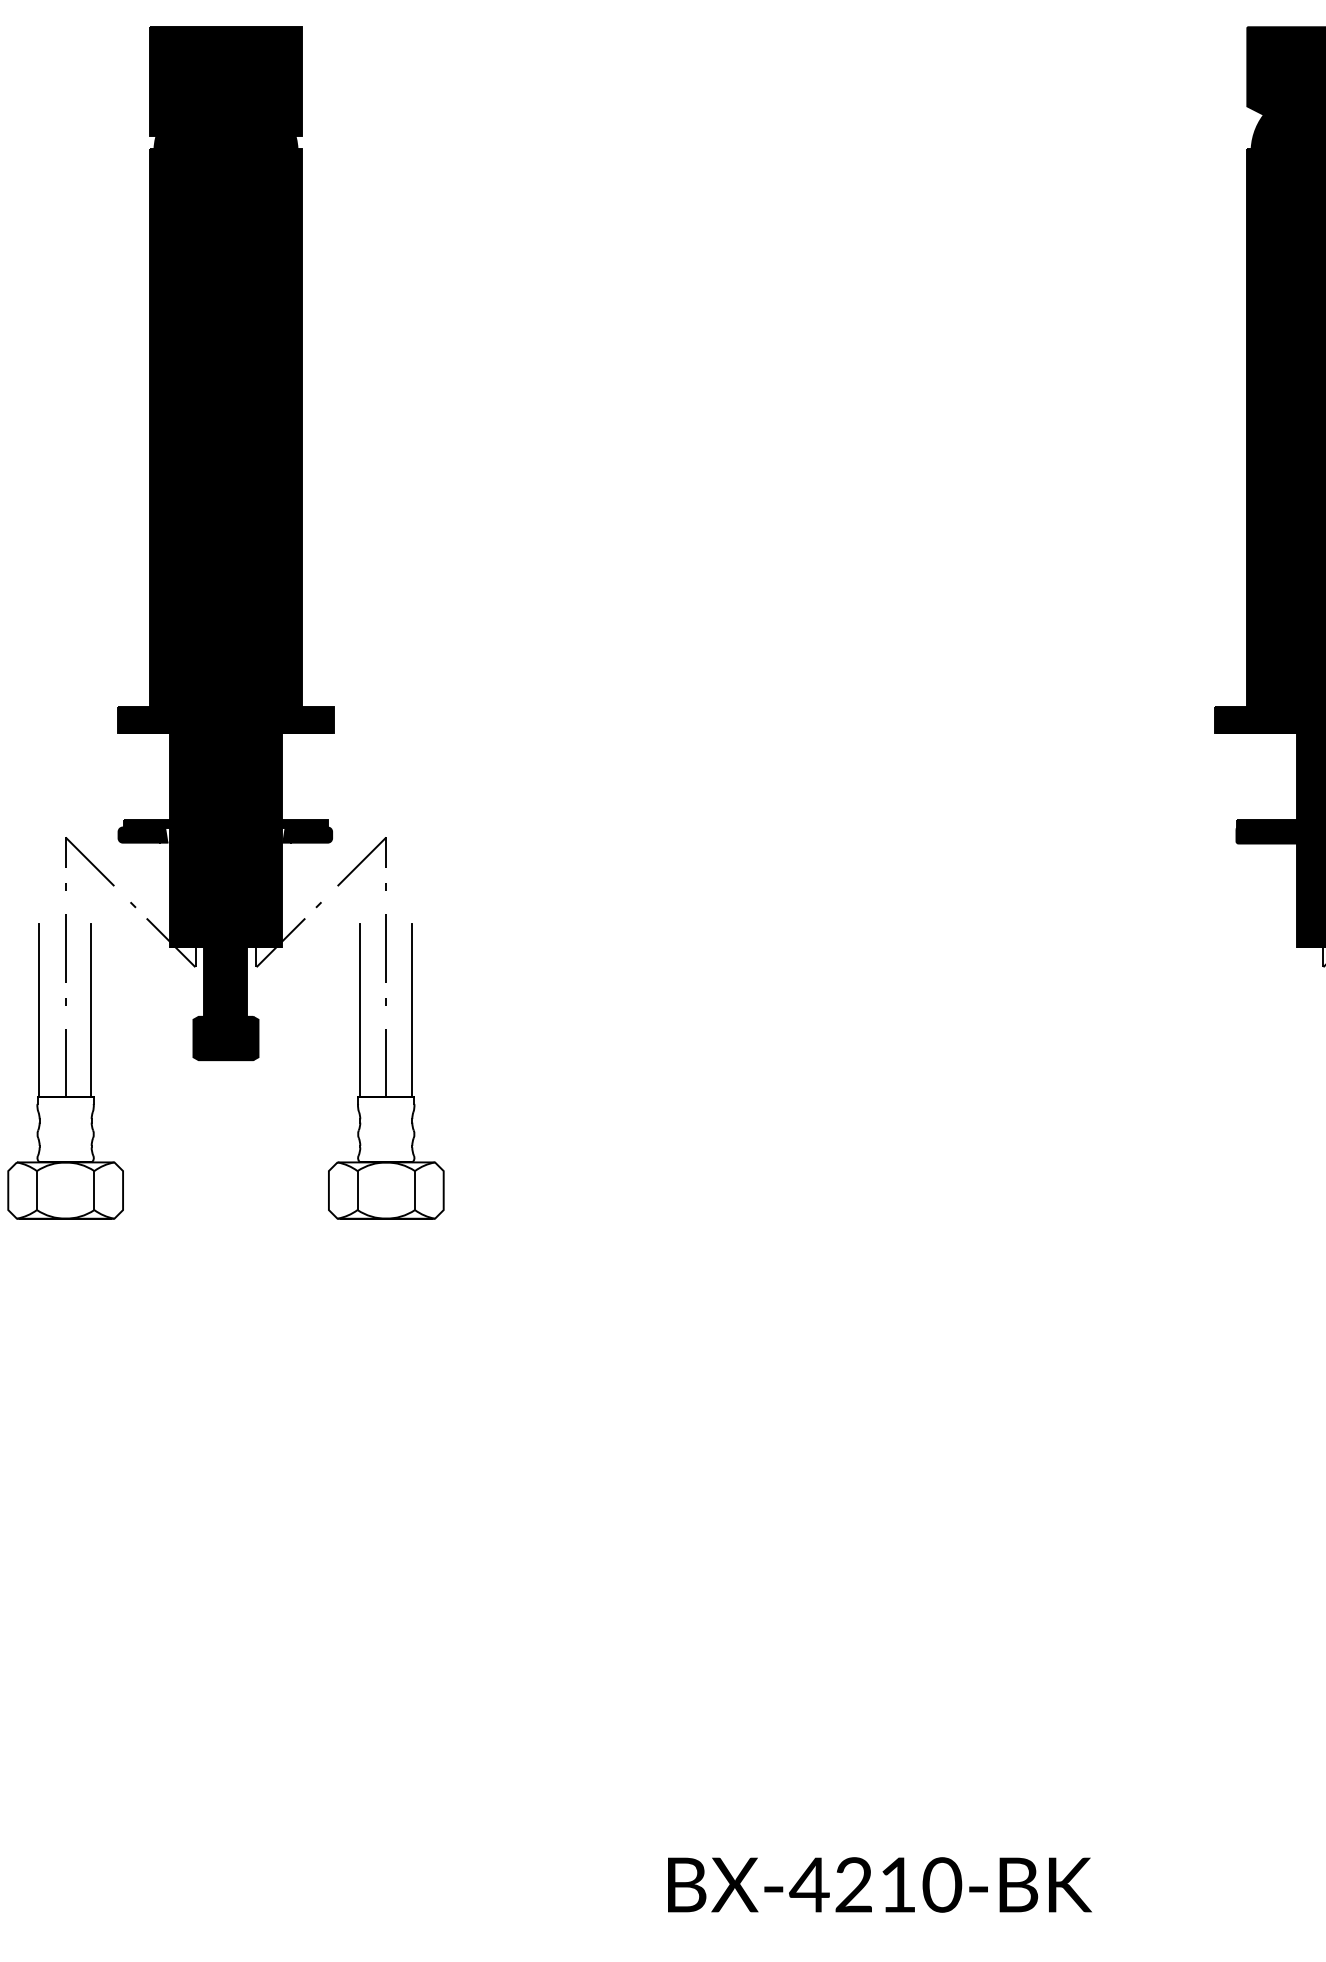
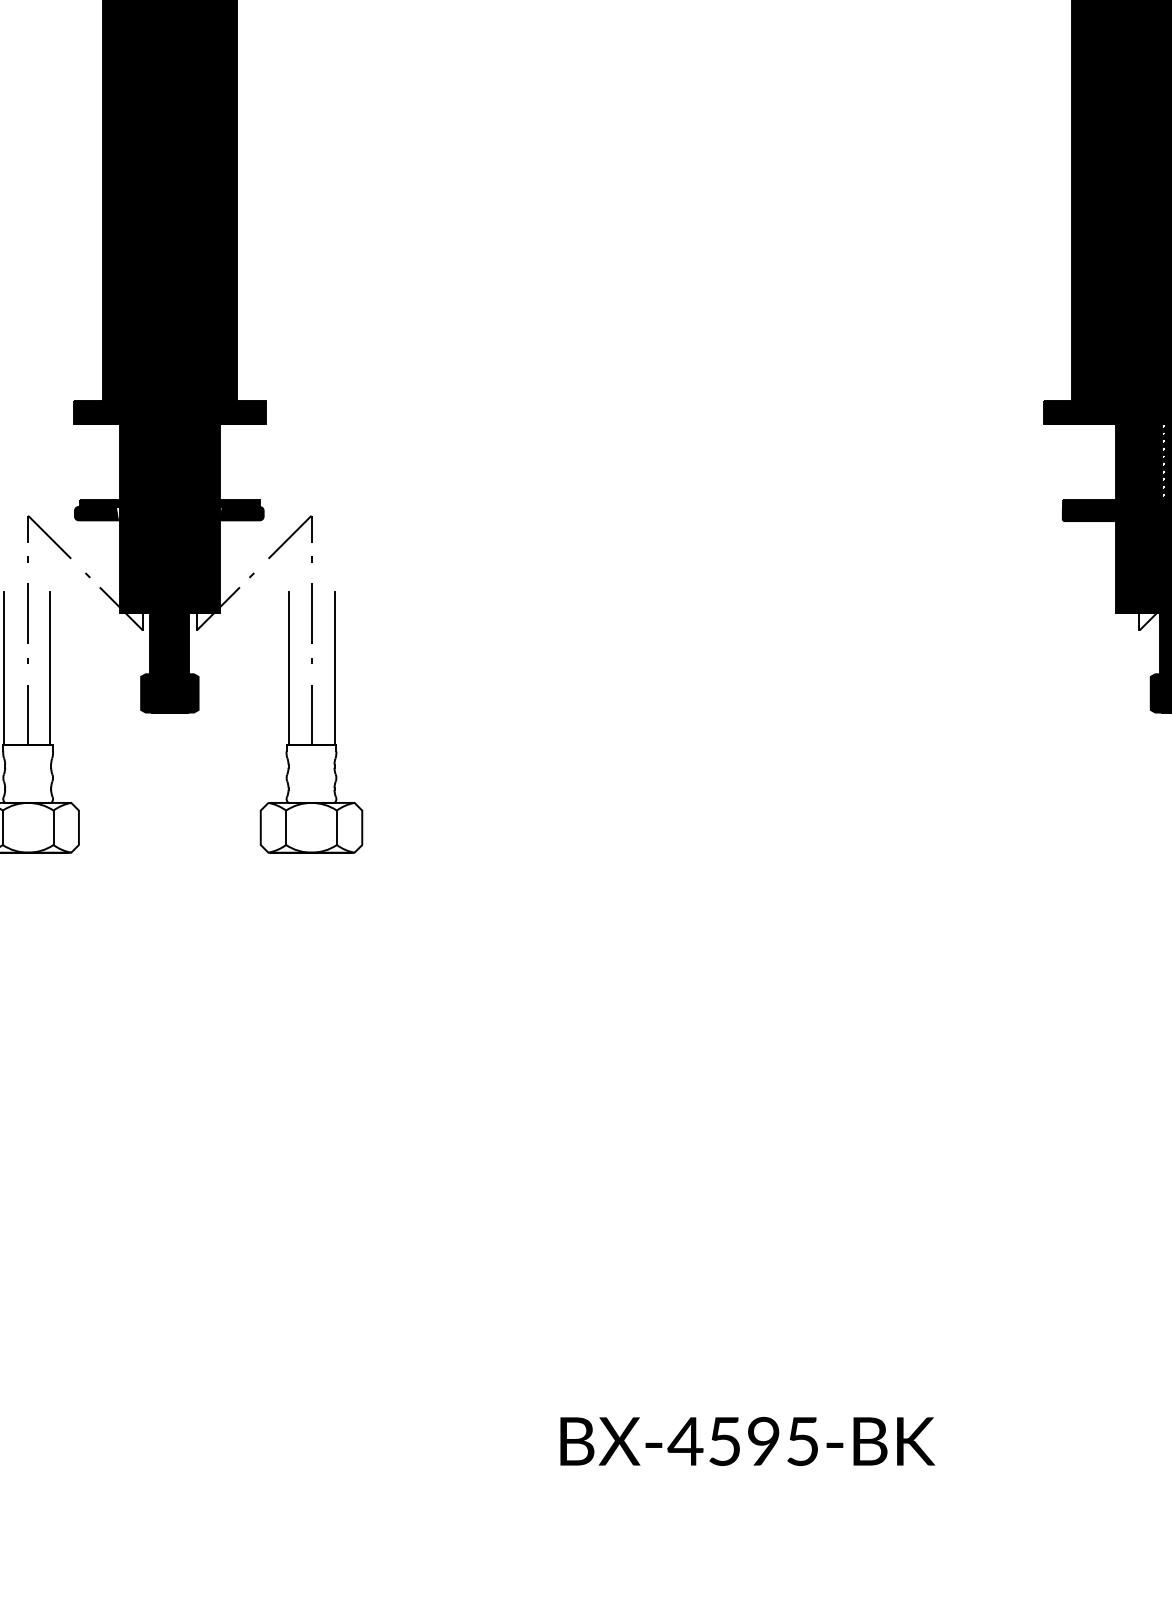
text: (898, 1884) -> (764, 1441), BX-4210-BK -> BX-4595-BK

